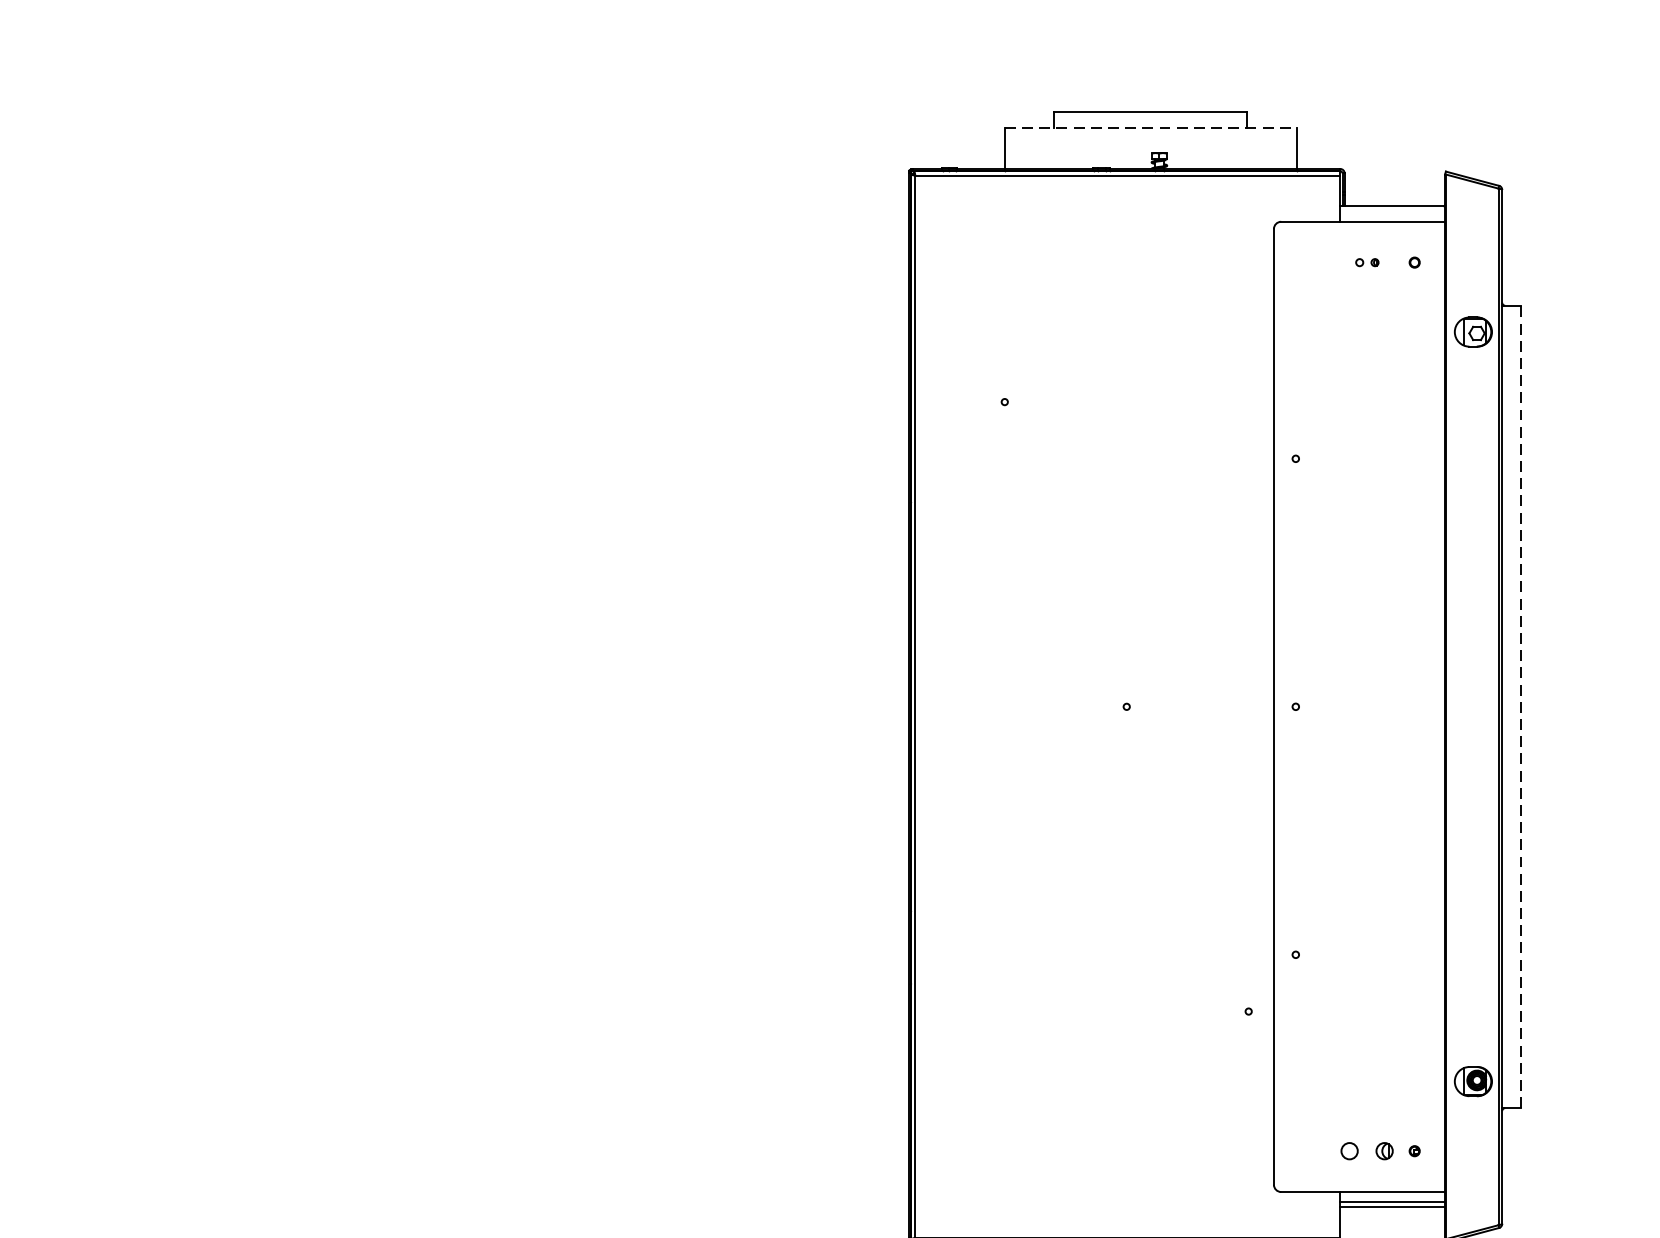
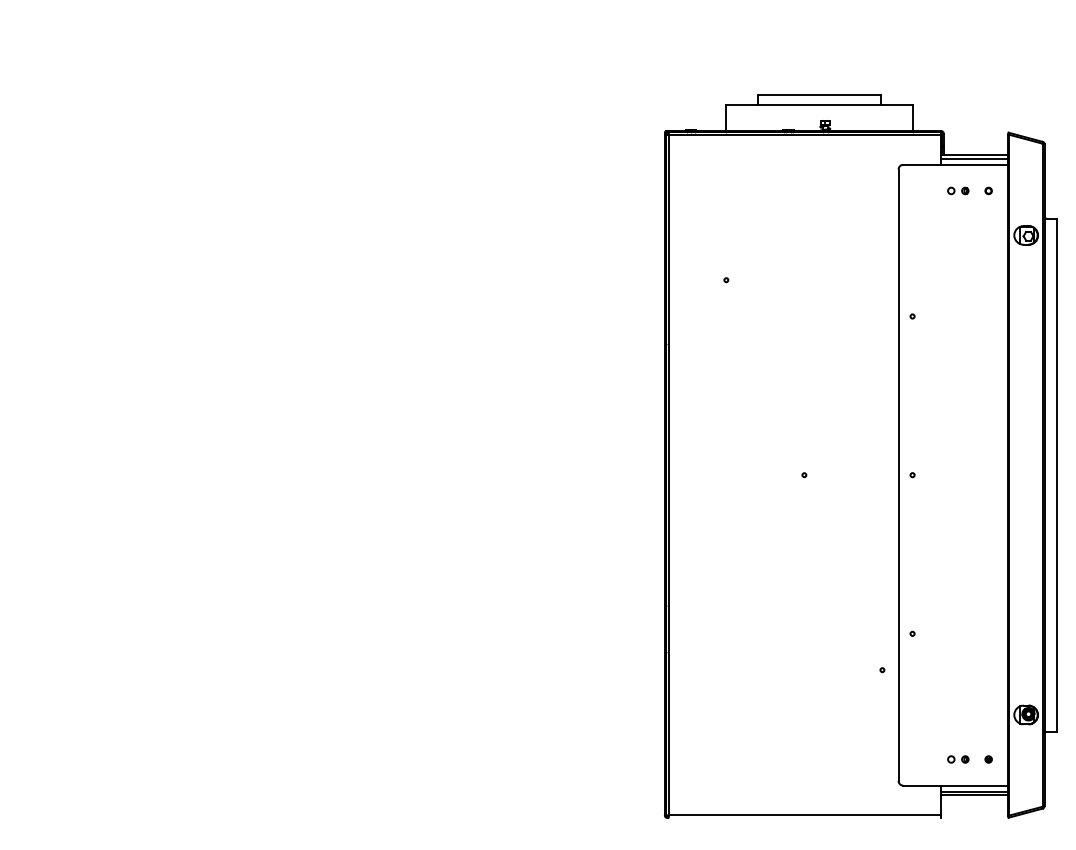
line: (1151, 129) -> (820, 105), dashed -> solid
line: (1392, 211) -> (974, 158), added
part: (1367, 261) -> (958, 190), size x1.43
line: (1520, 707) -> (1056, 475), dashed -> solid
part: (1367, 1151) -> (958, 759), size x0.62

